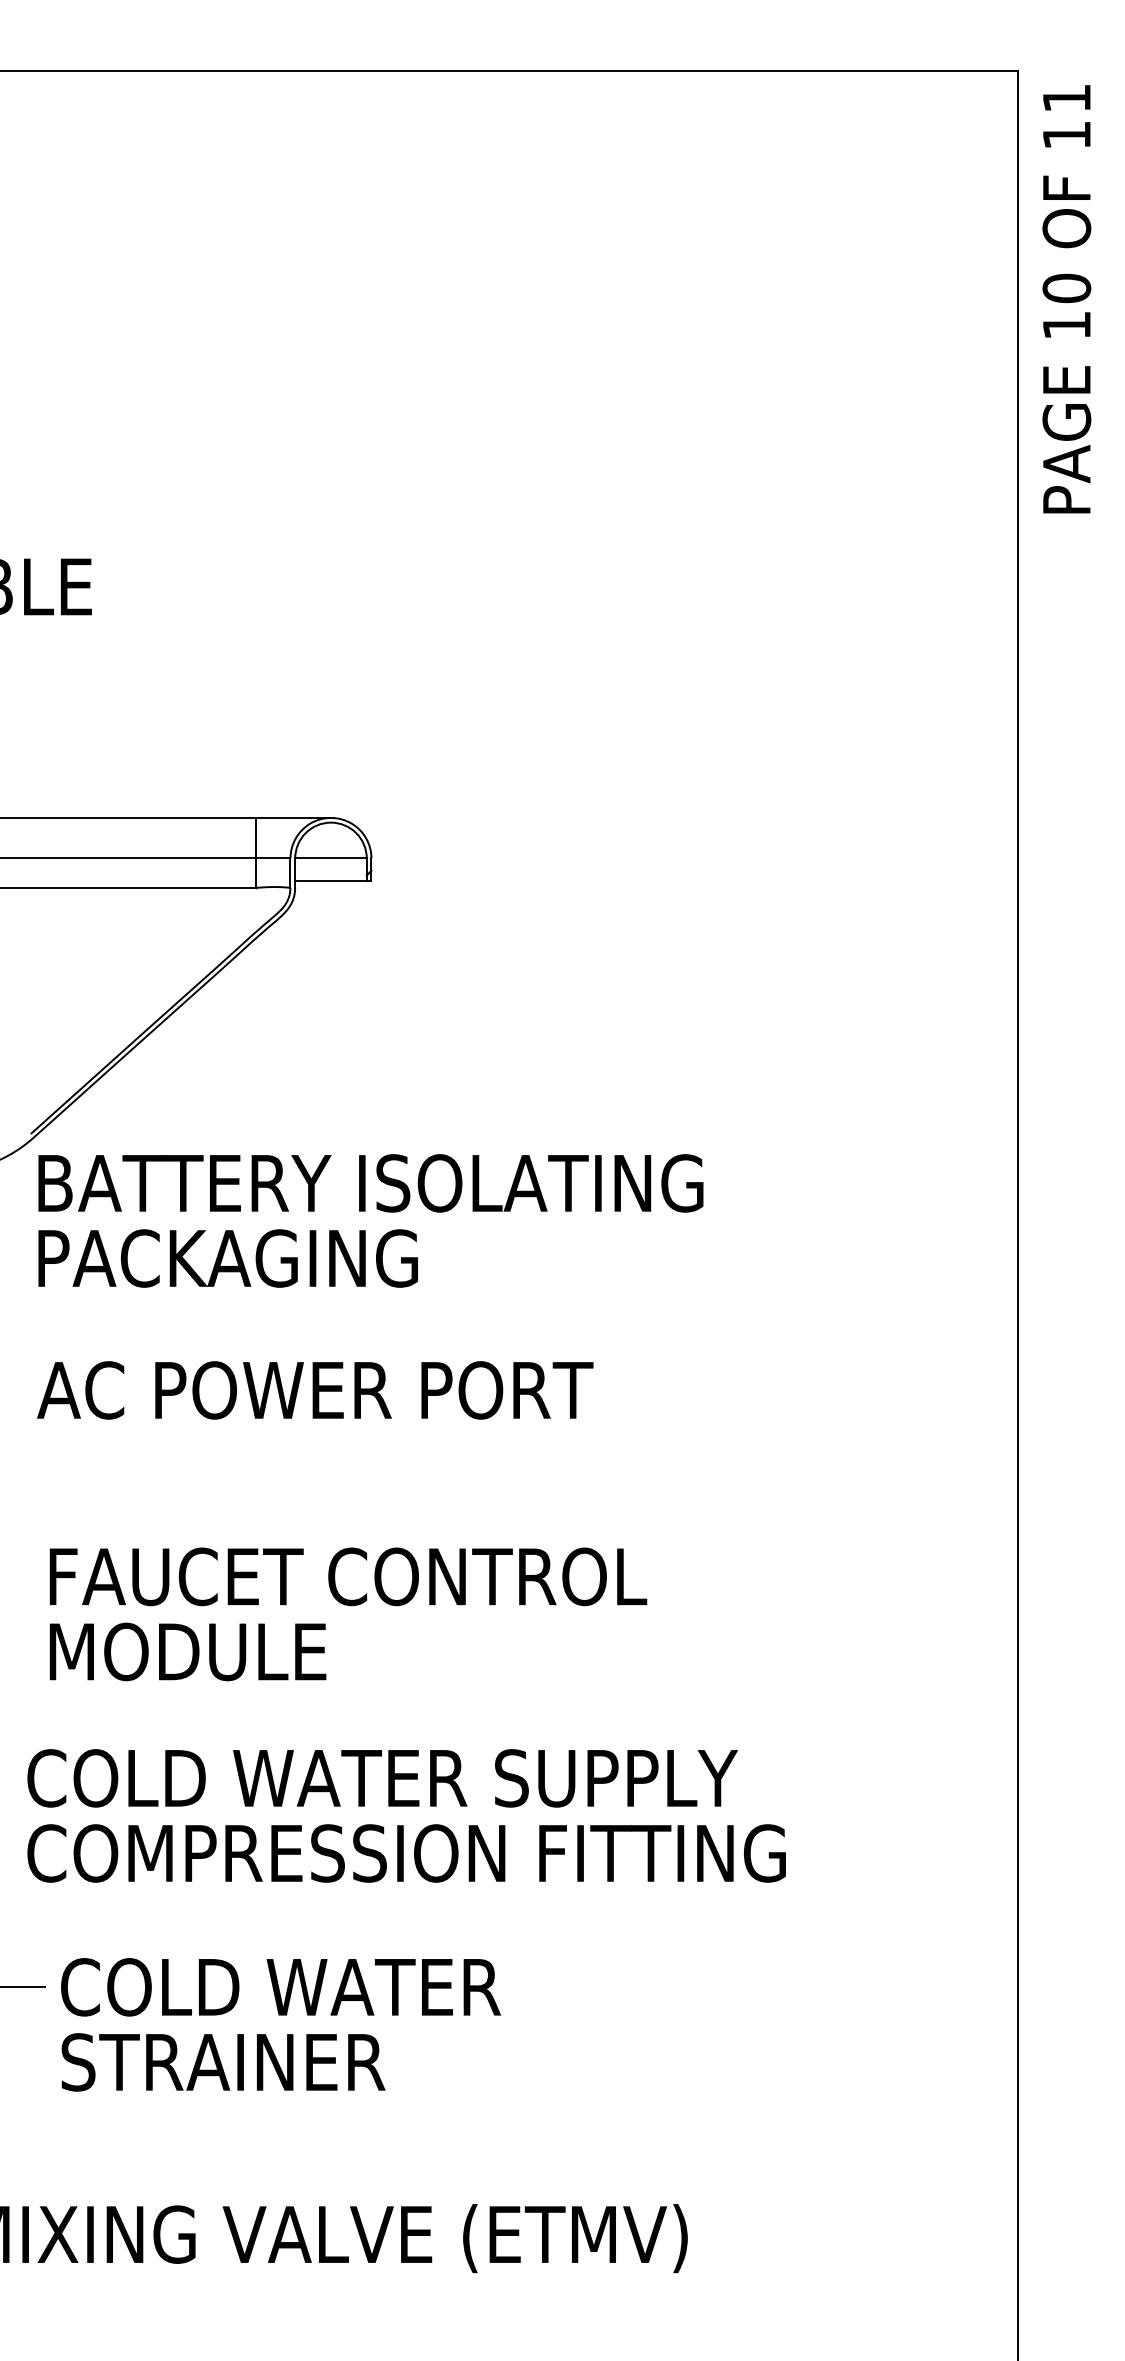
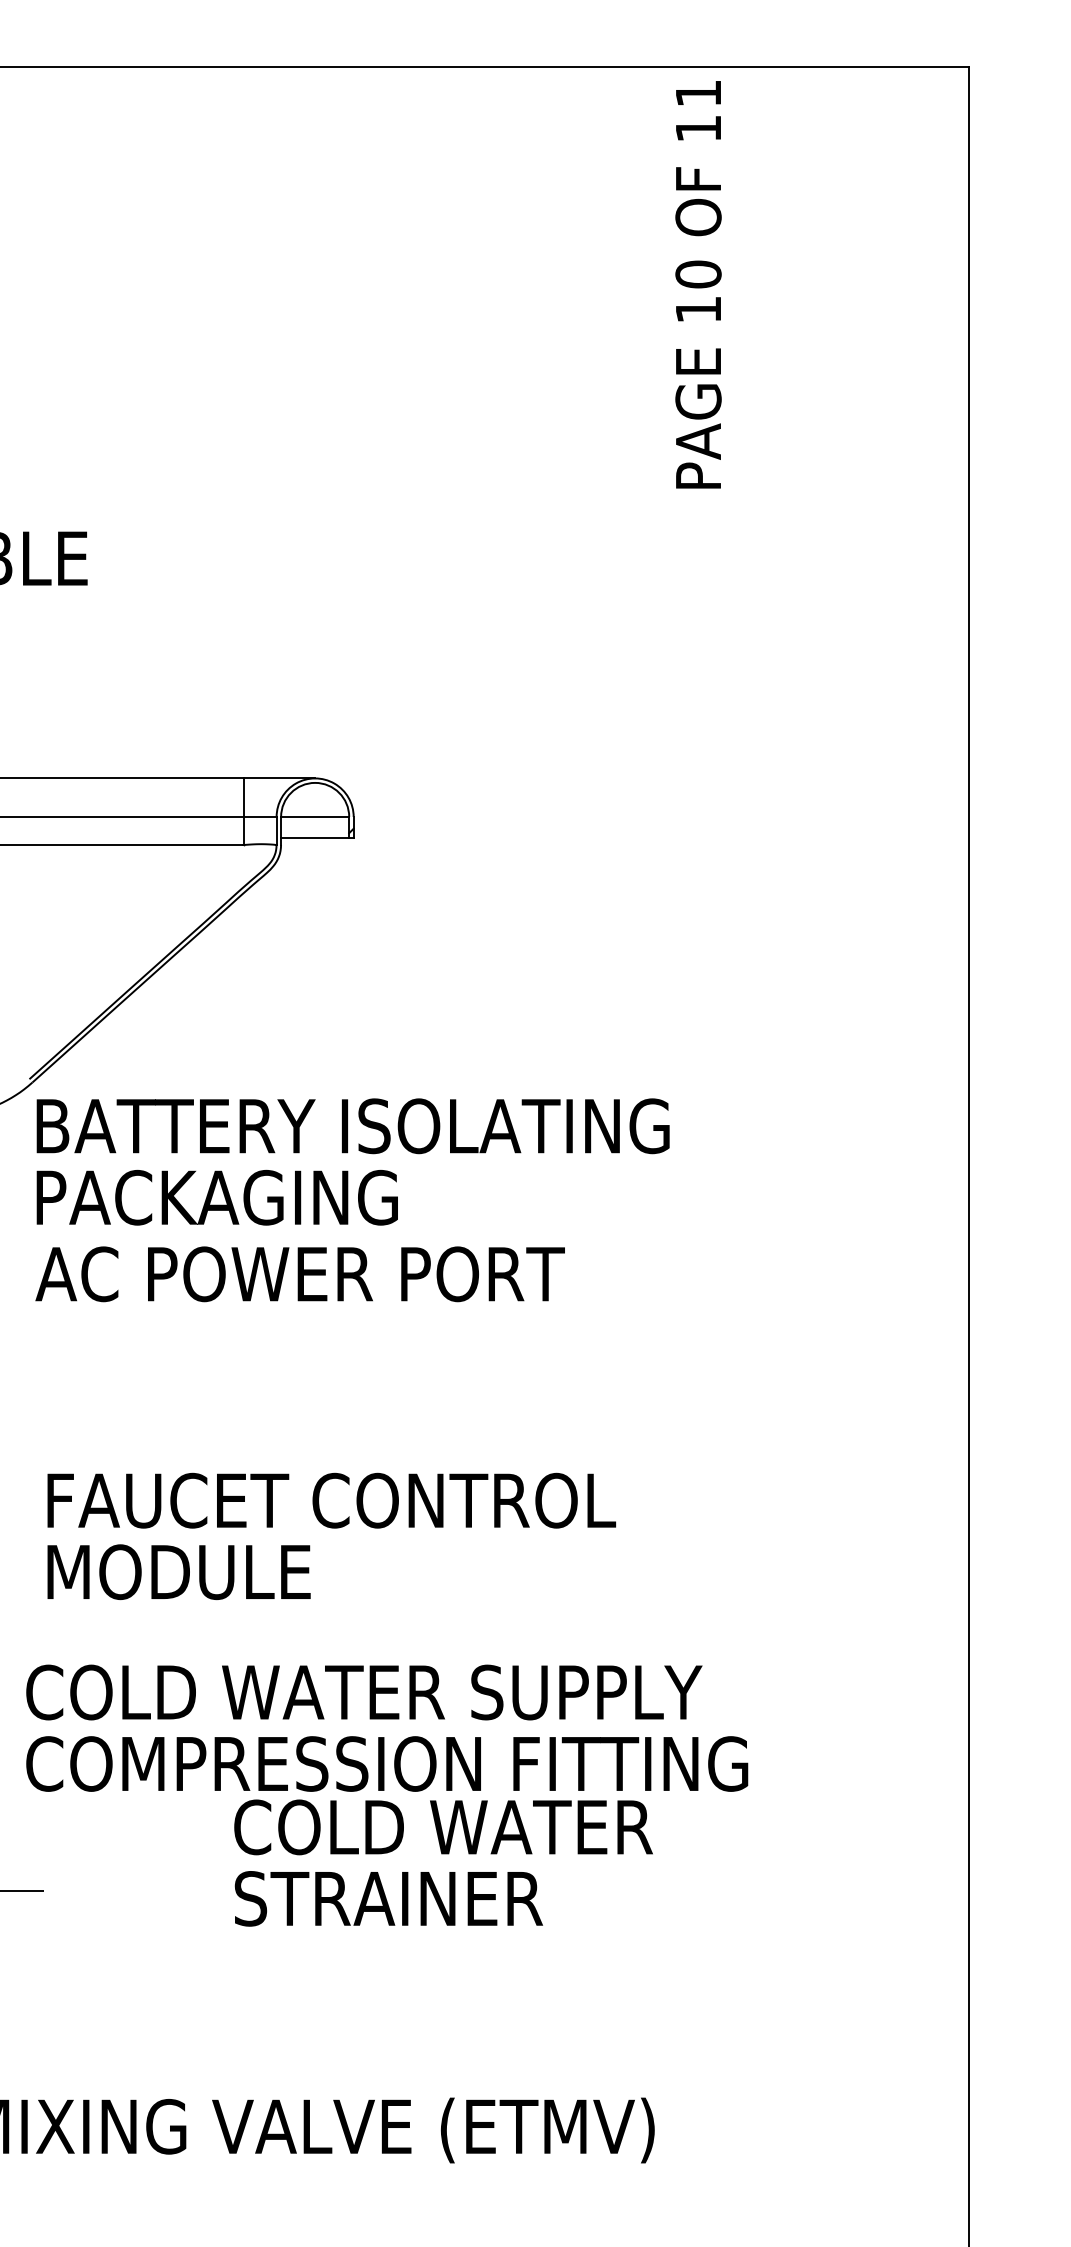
text: (1066, 298) -> (698, 284), moved
text: (314, 1390) -> (299, 1274), moved
text: (280, 2024) -> (443, 1862), moved

